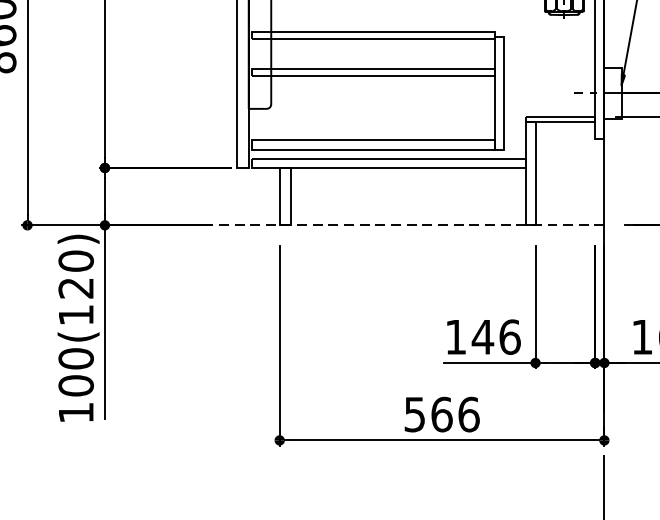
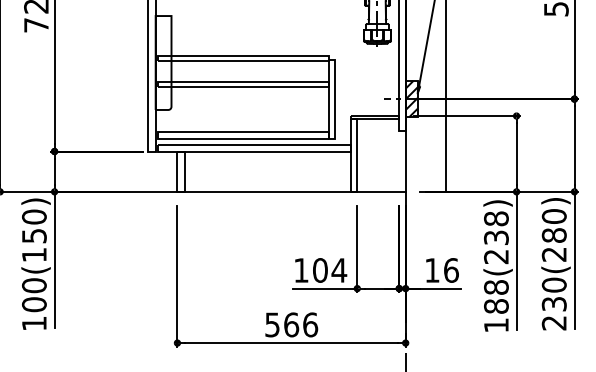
hatch: (612, 92) -> (411, 98), added
line: (382, 224) -> (249, 191), dashed -> solid
text: (74, 288) -> (33, 236), 100(120) -> 100(150)
text: (495, 337) -> (329, 270), 146 -> 104

